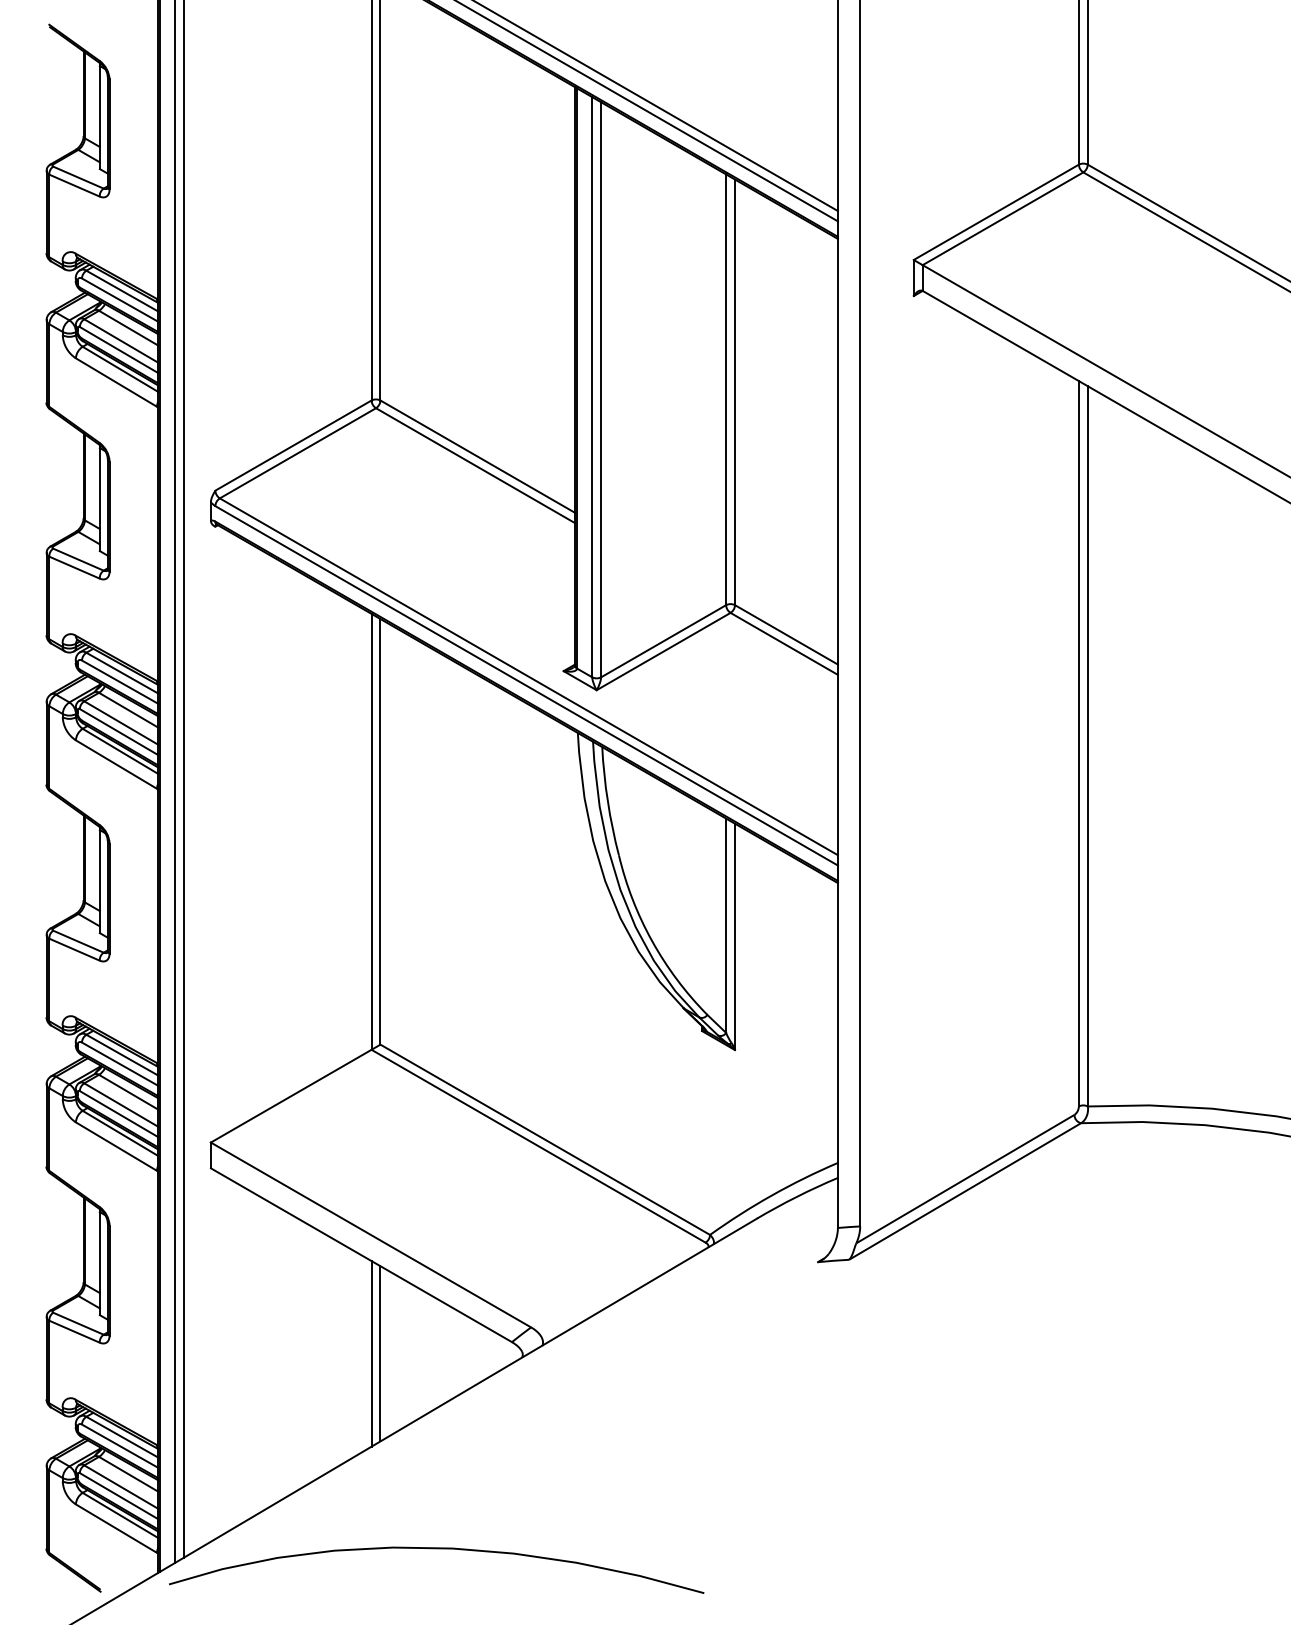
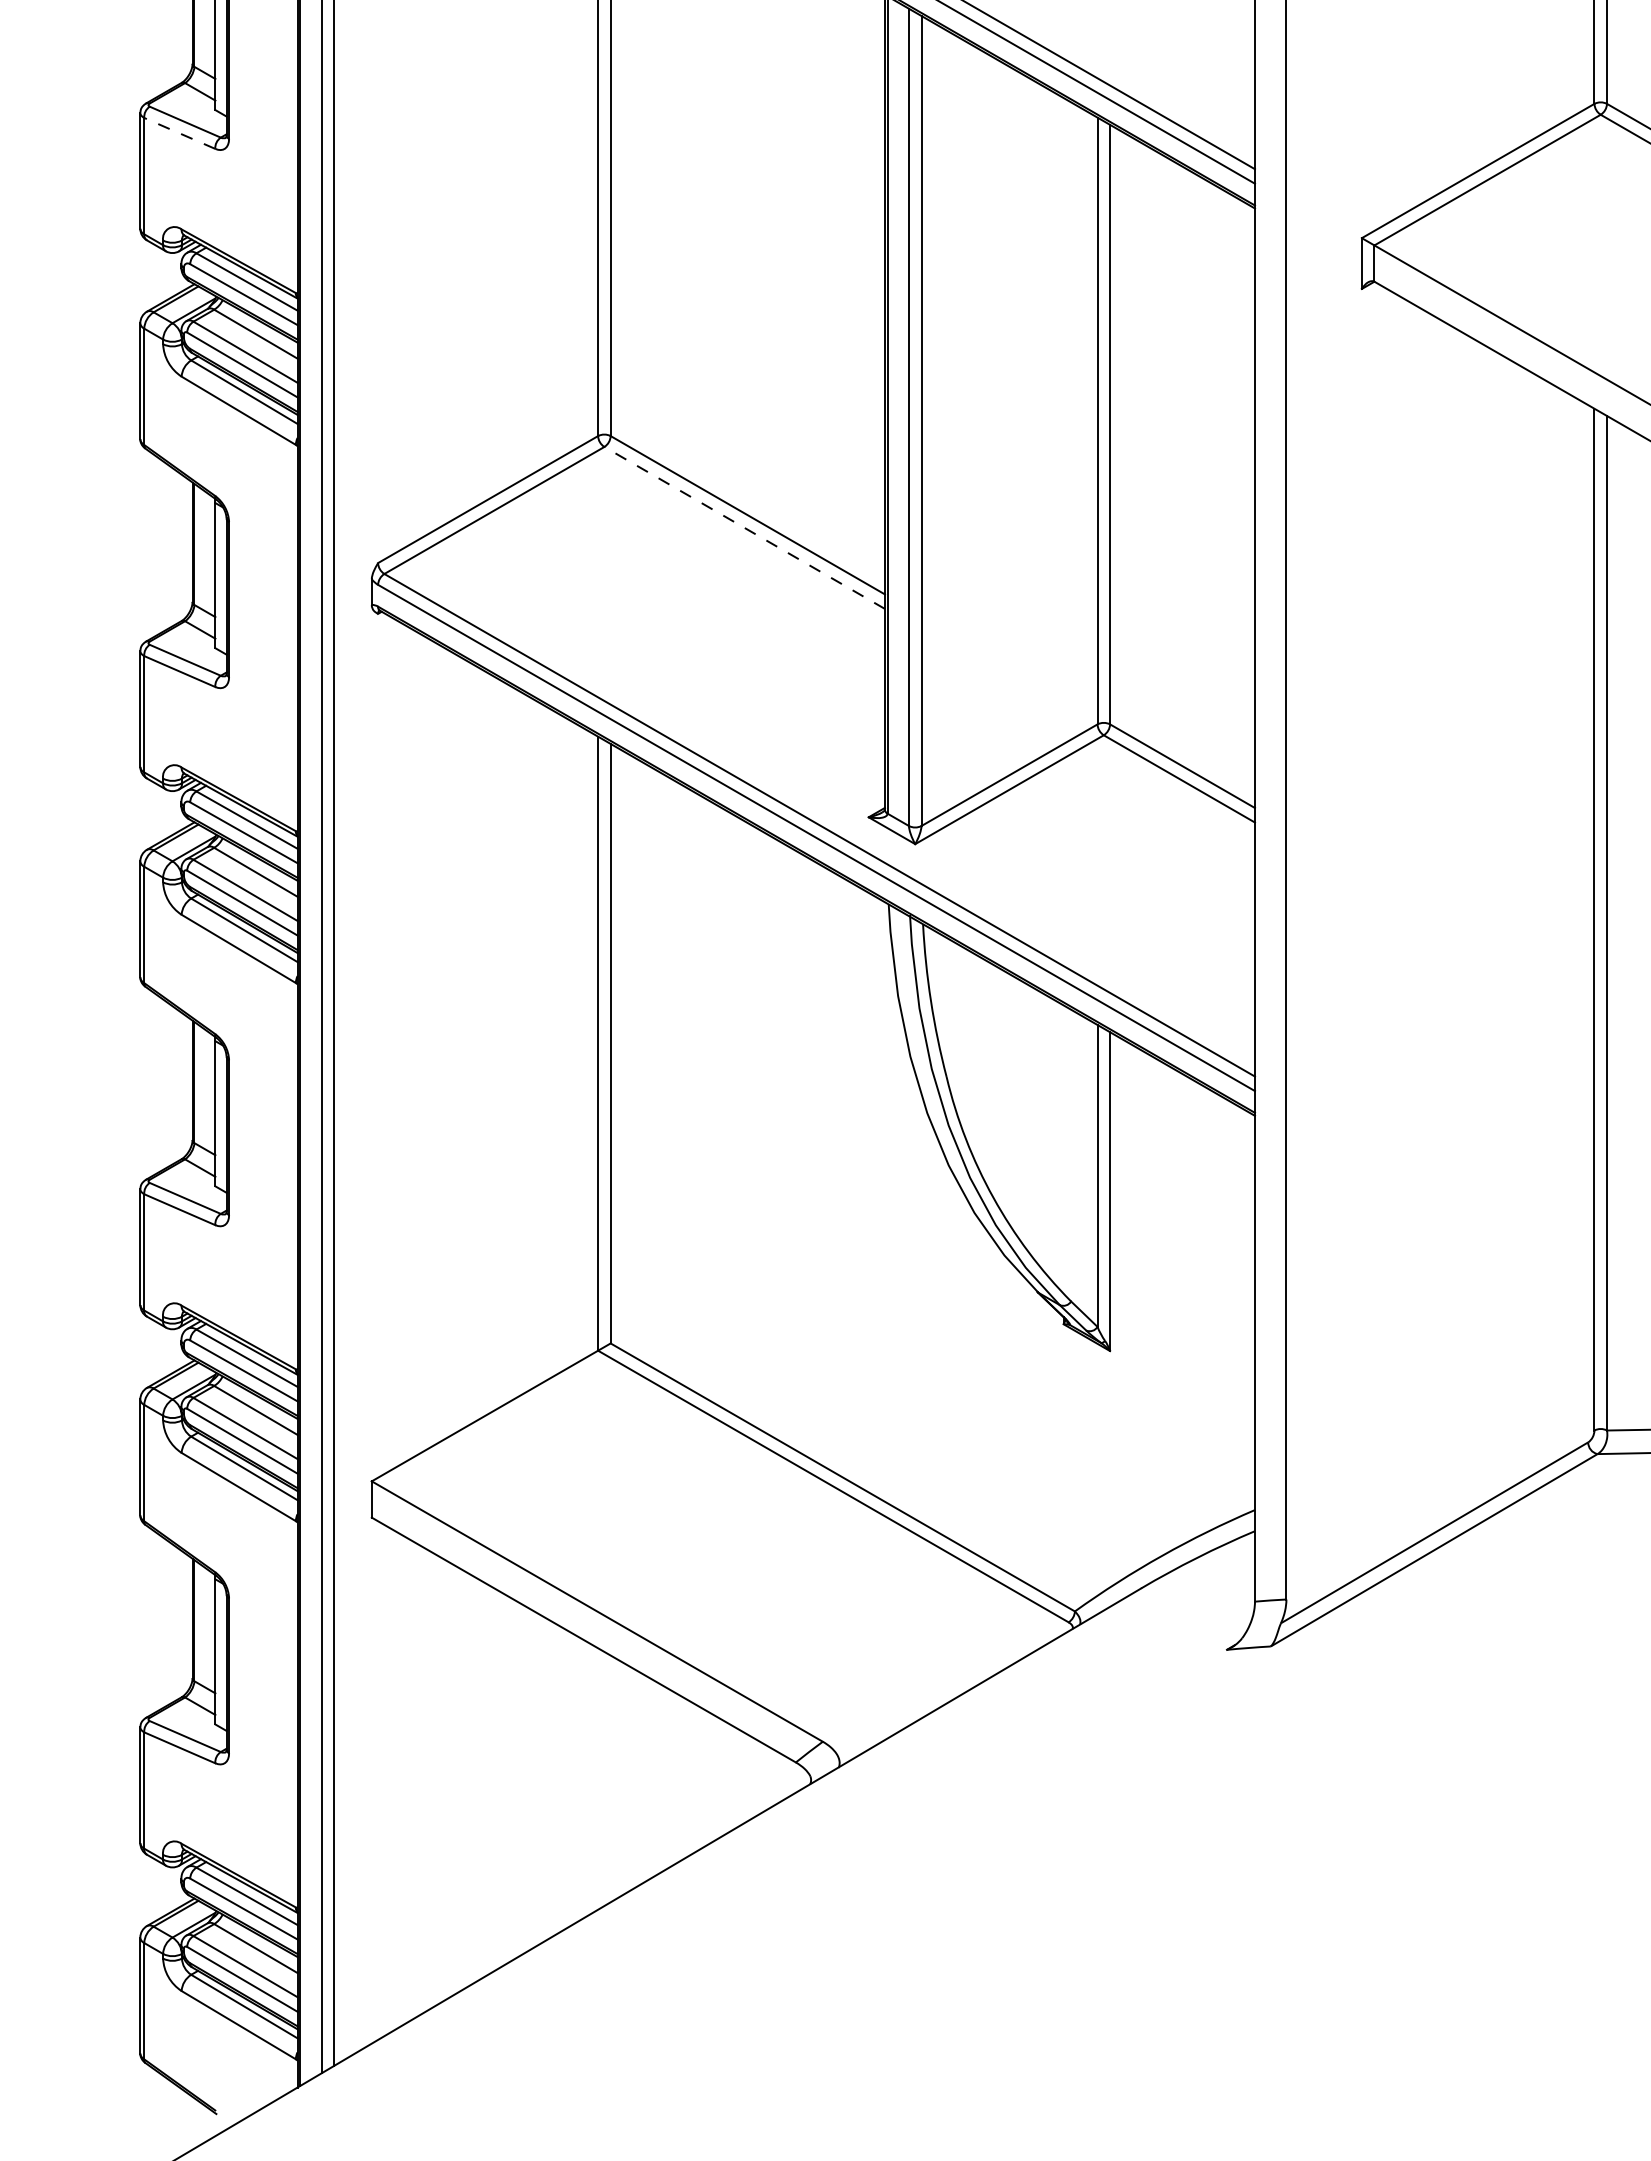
line: (74, 185) -> (179, 133), solid -> dashed
line: (475, 465) -> (744, 527), solid -> dashed
line: (371, 1353) -> (598, 1778), removed
line: (380, 1353) -> (610, 1778), removed
curve: (436, 1549) -> (689, 2054), removed

